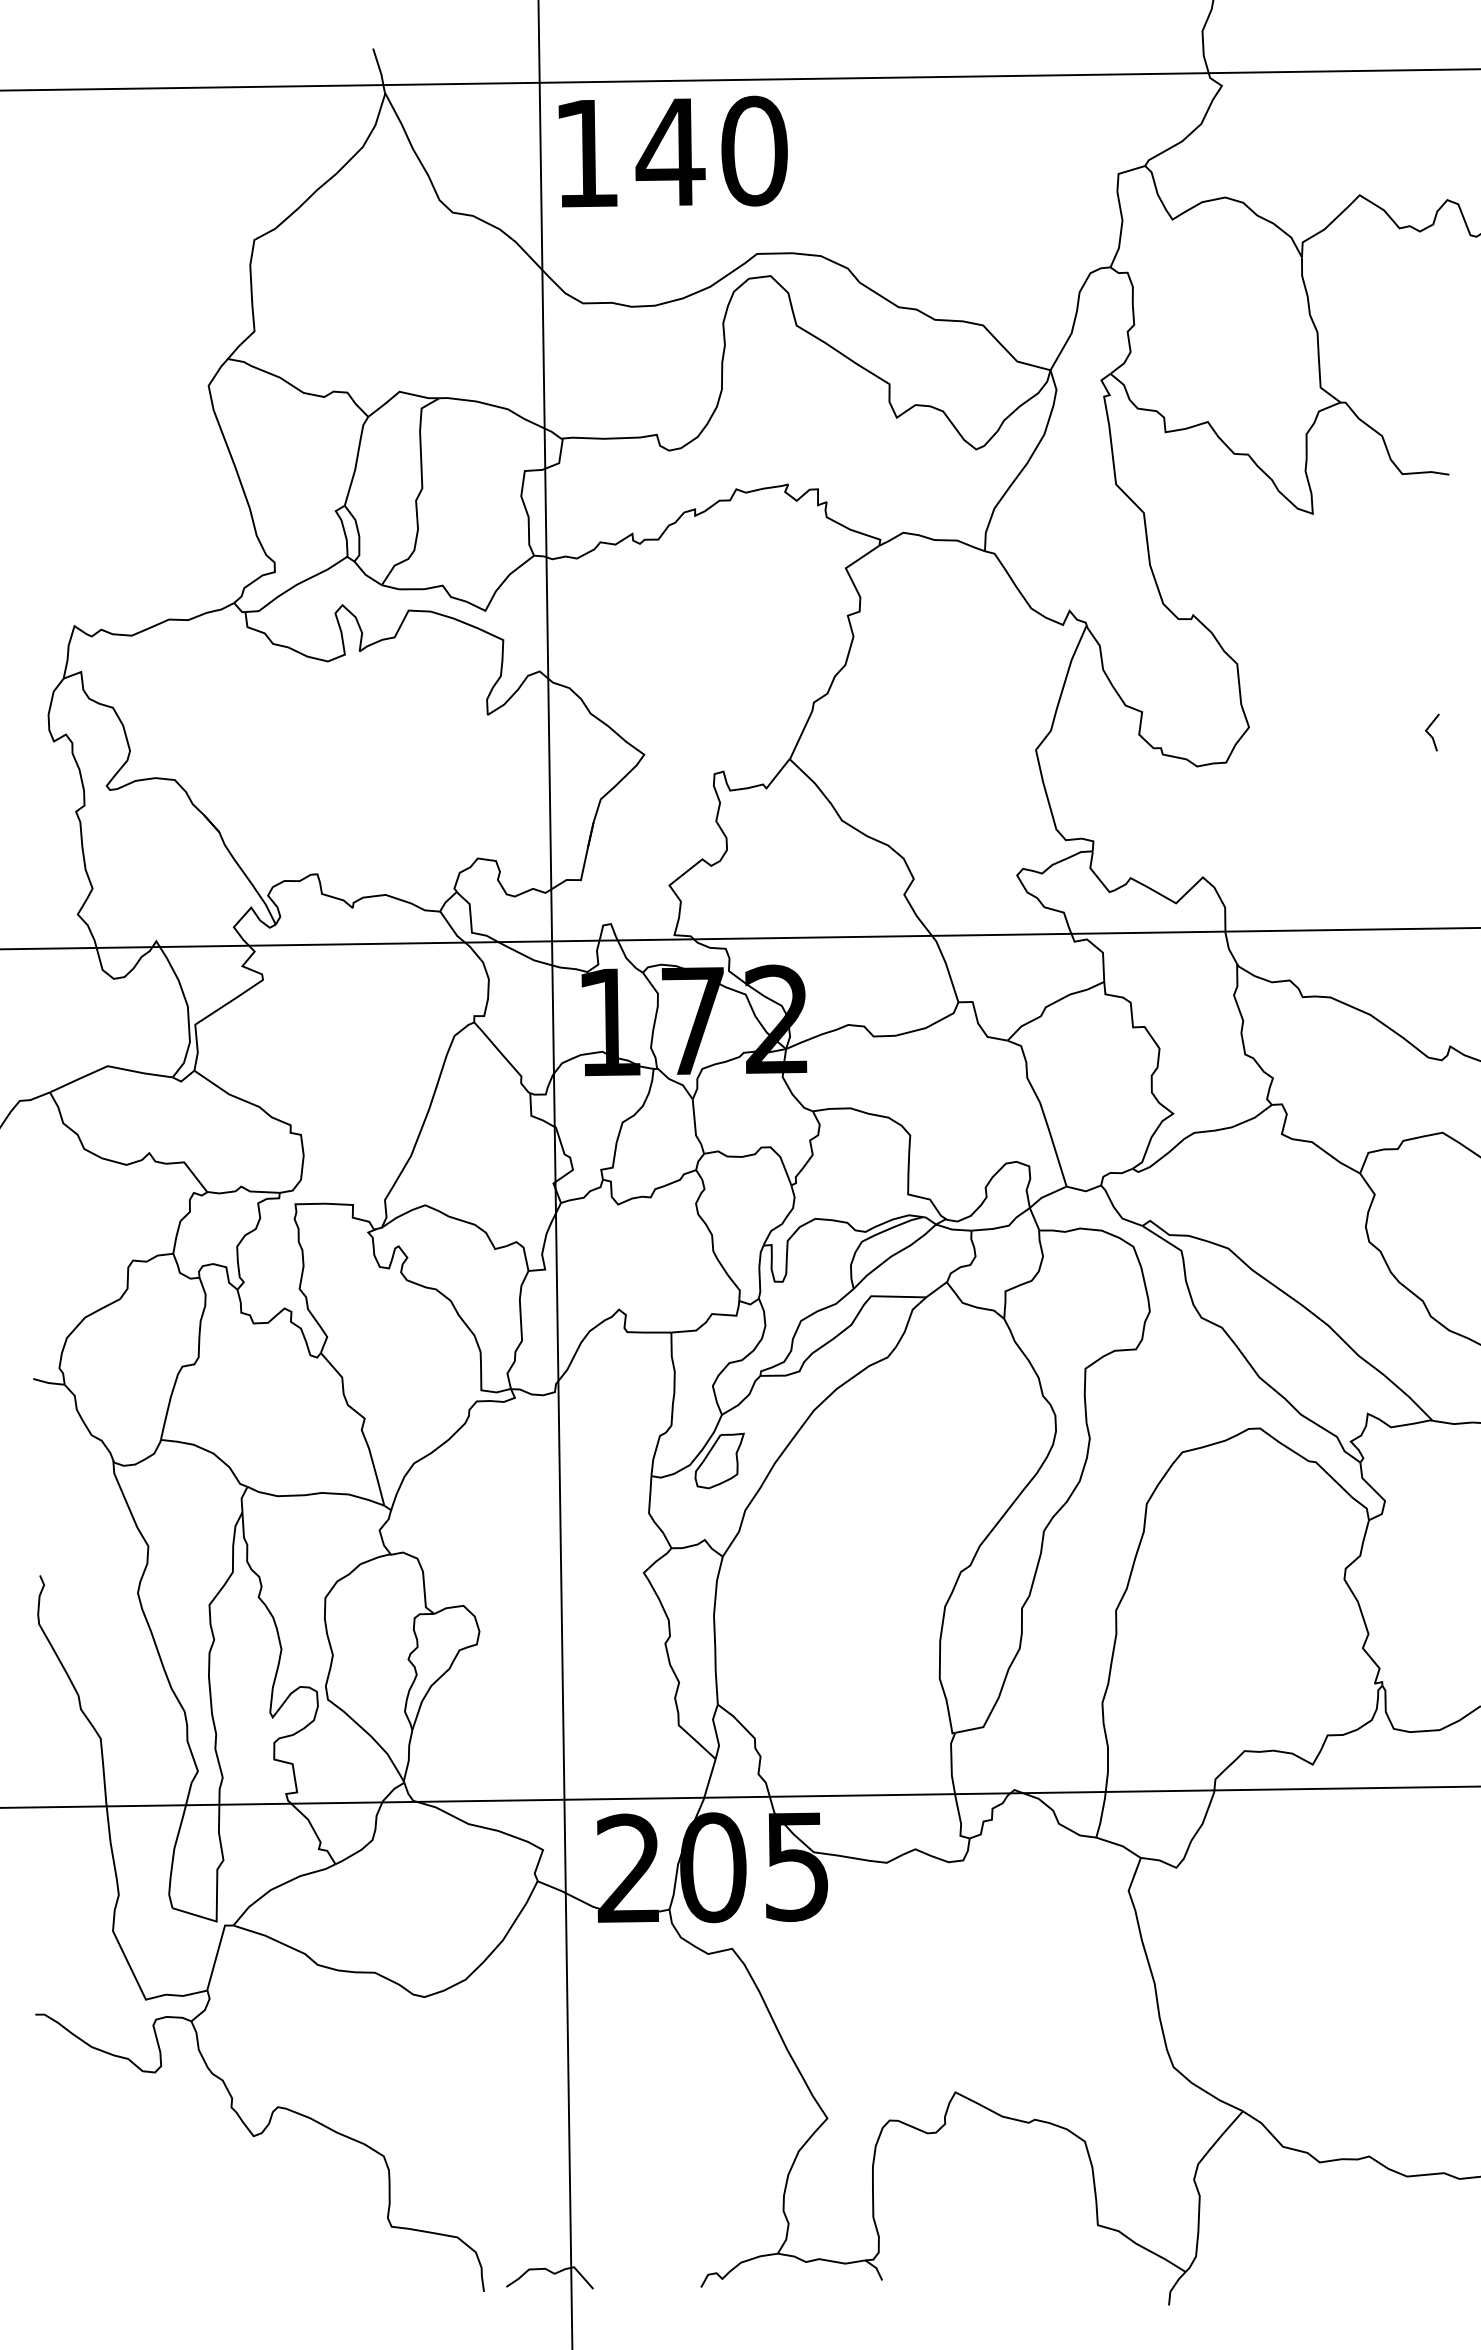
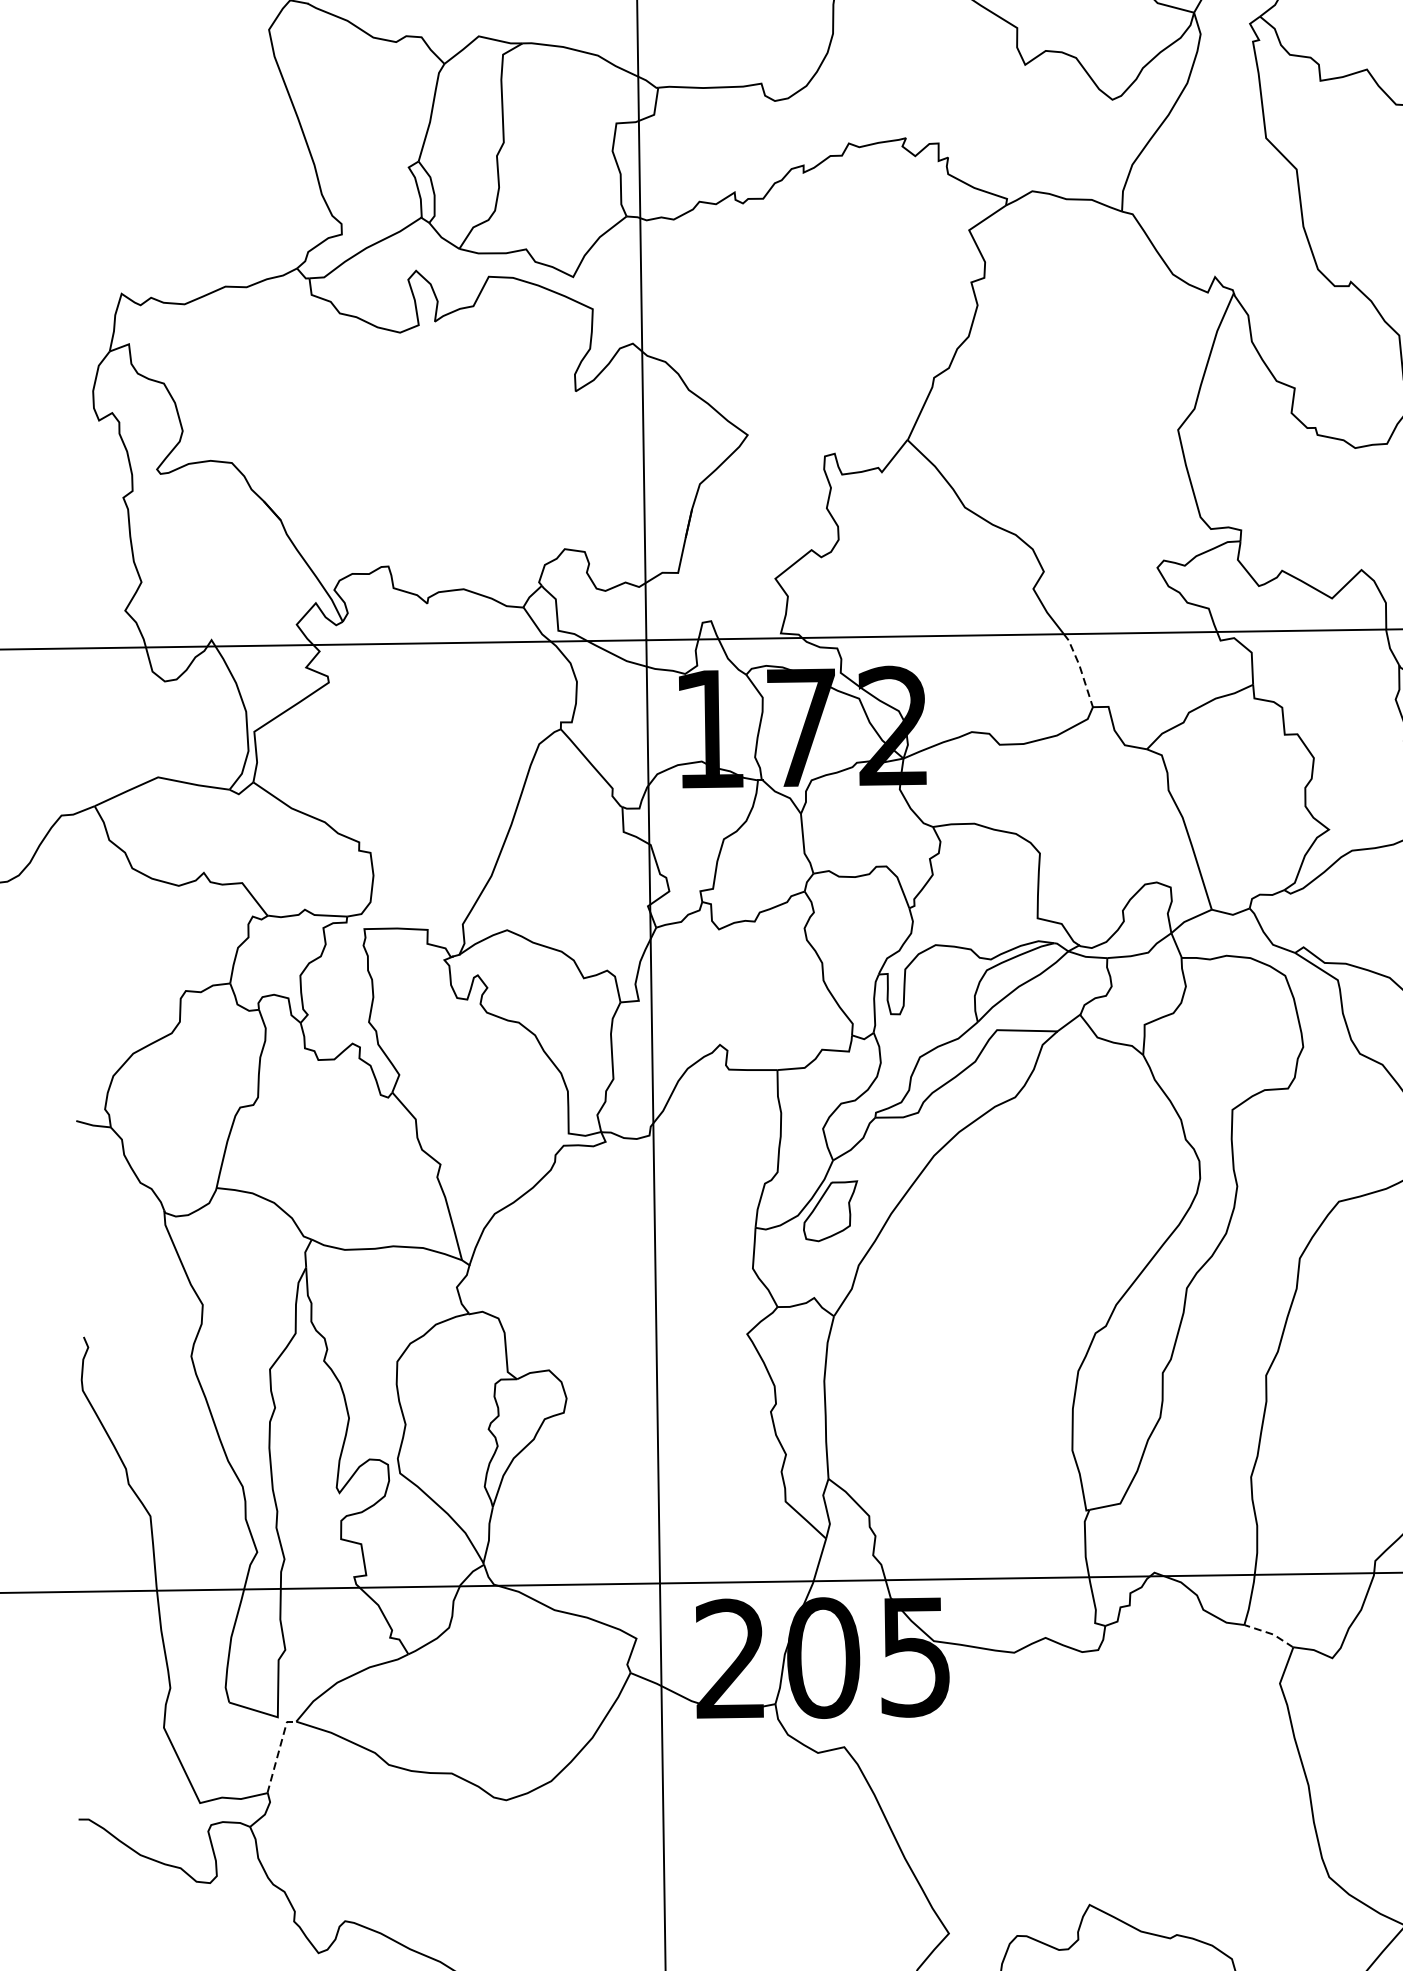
line: (946, 966) -> (1079, 667), solid -> dashed
line: (1120, 1845) -> (1270, 1633), solid -> dashed
line: (217, 1953) -> (278, 1752), solid -> dashed

